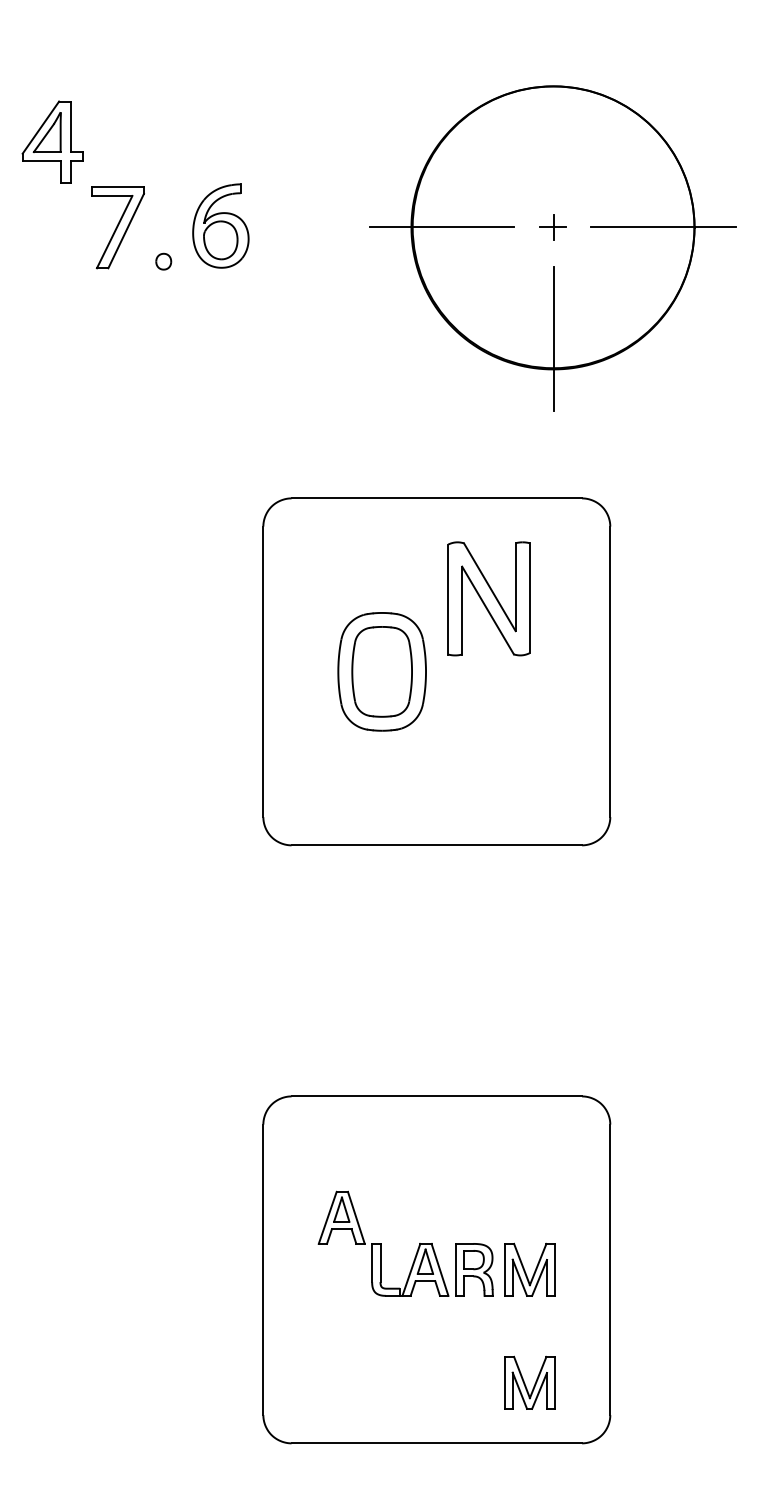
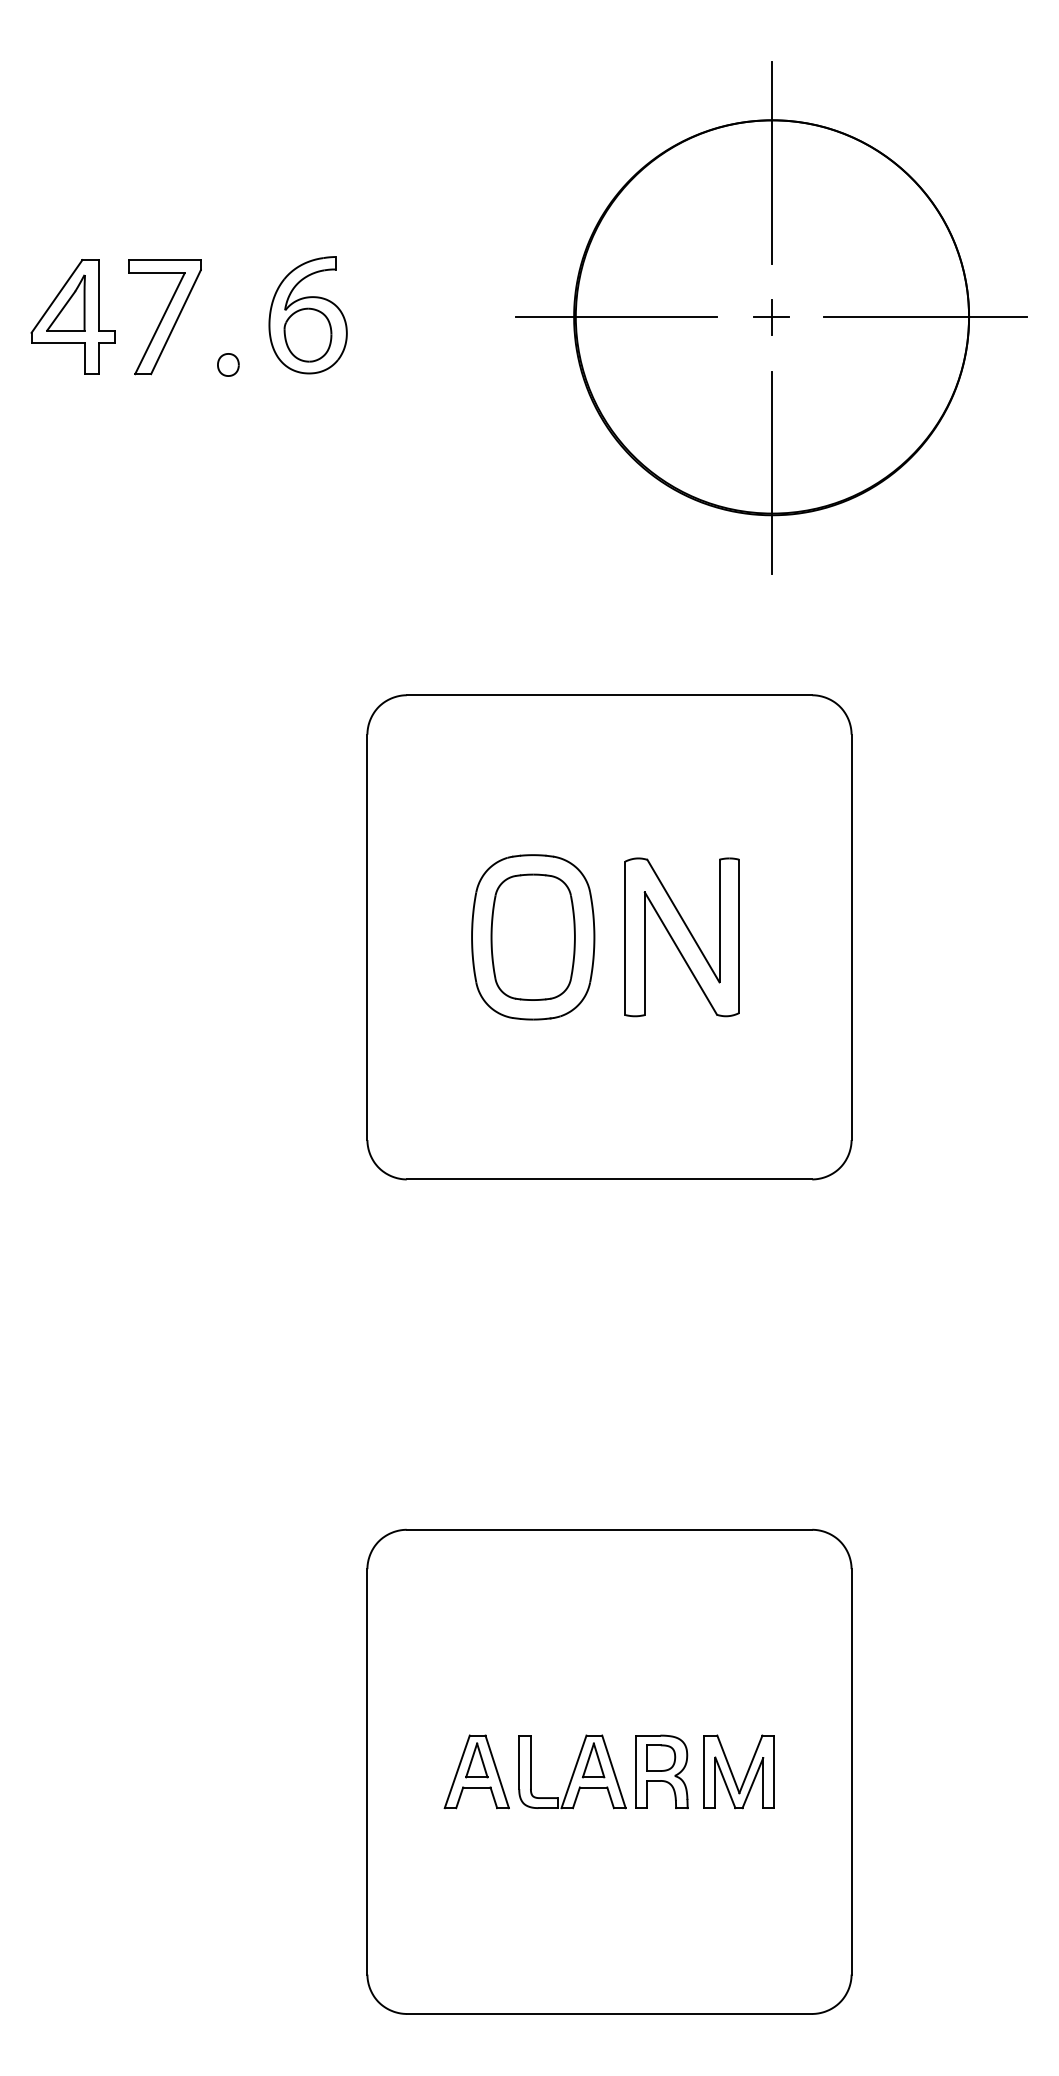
line: (553, 116) -> (772, 162), added
part: (52, 141) -> (73, 315), moved
part: (488, 598) -> (681, 936), moved
part: (341, 1217) -> (476, 1771), moved
part: (529, 1382) -> (738, 1929), removed

